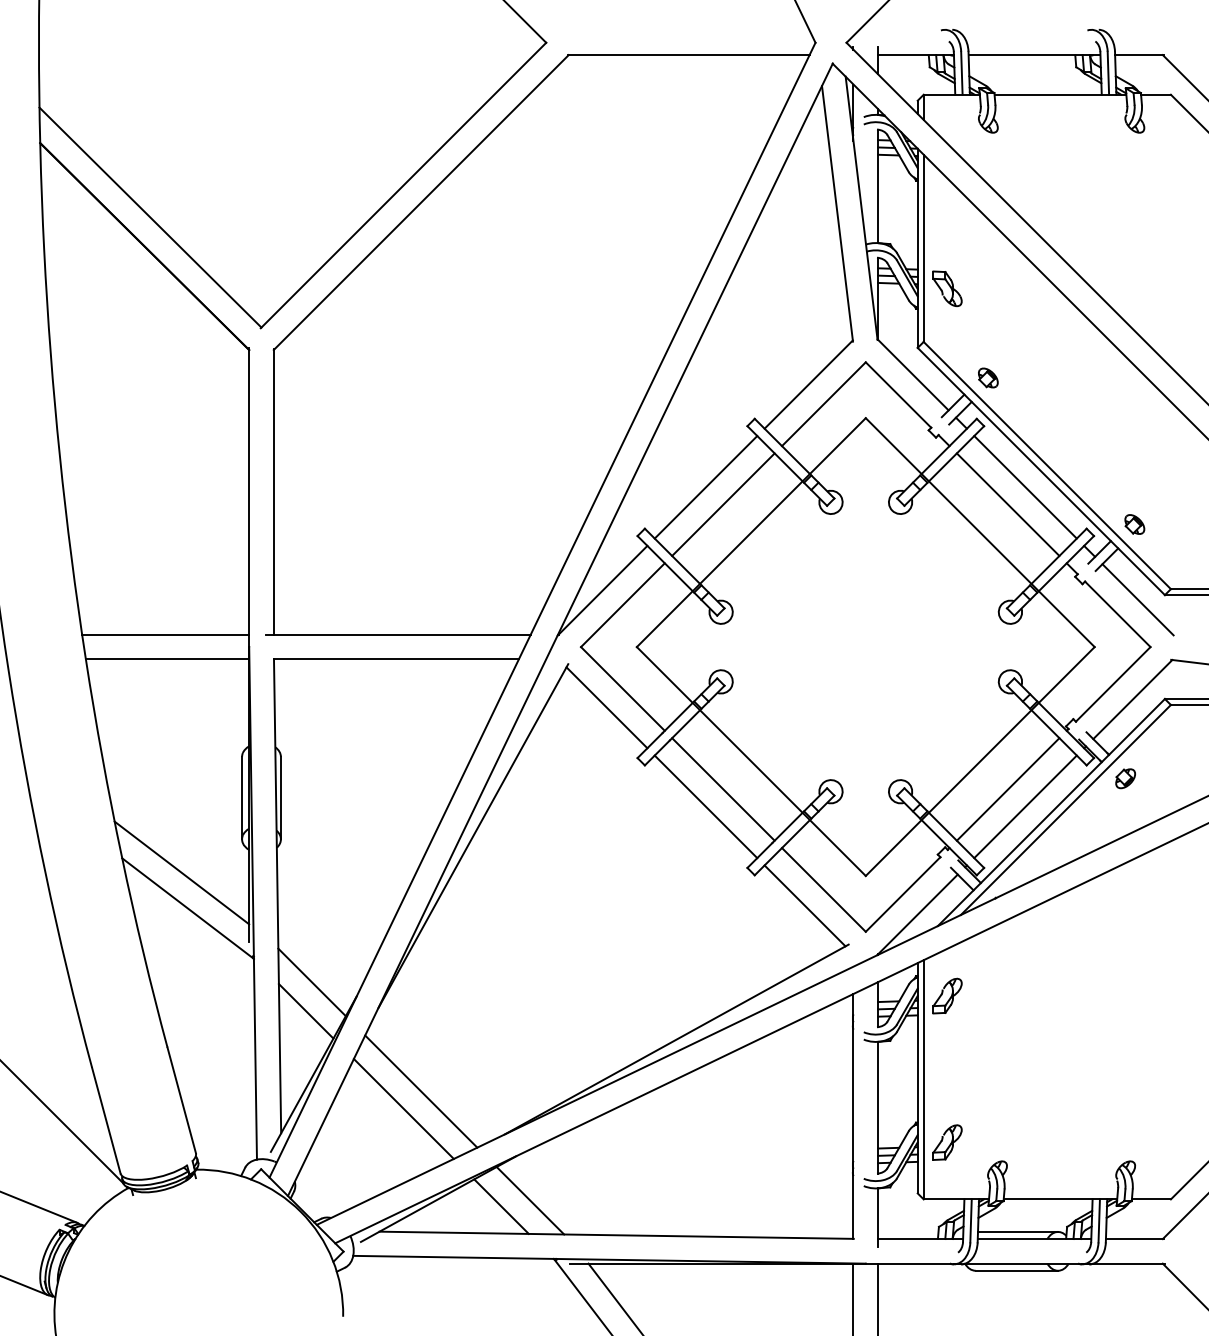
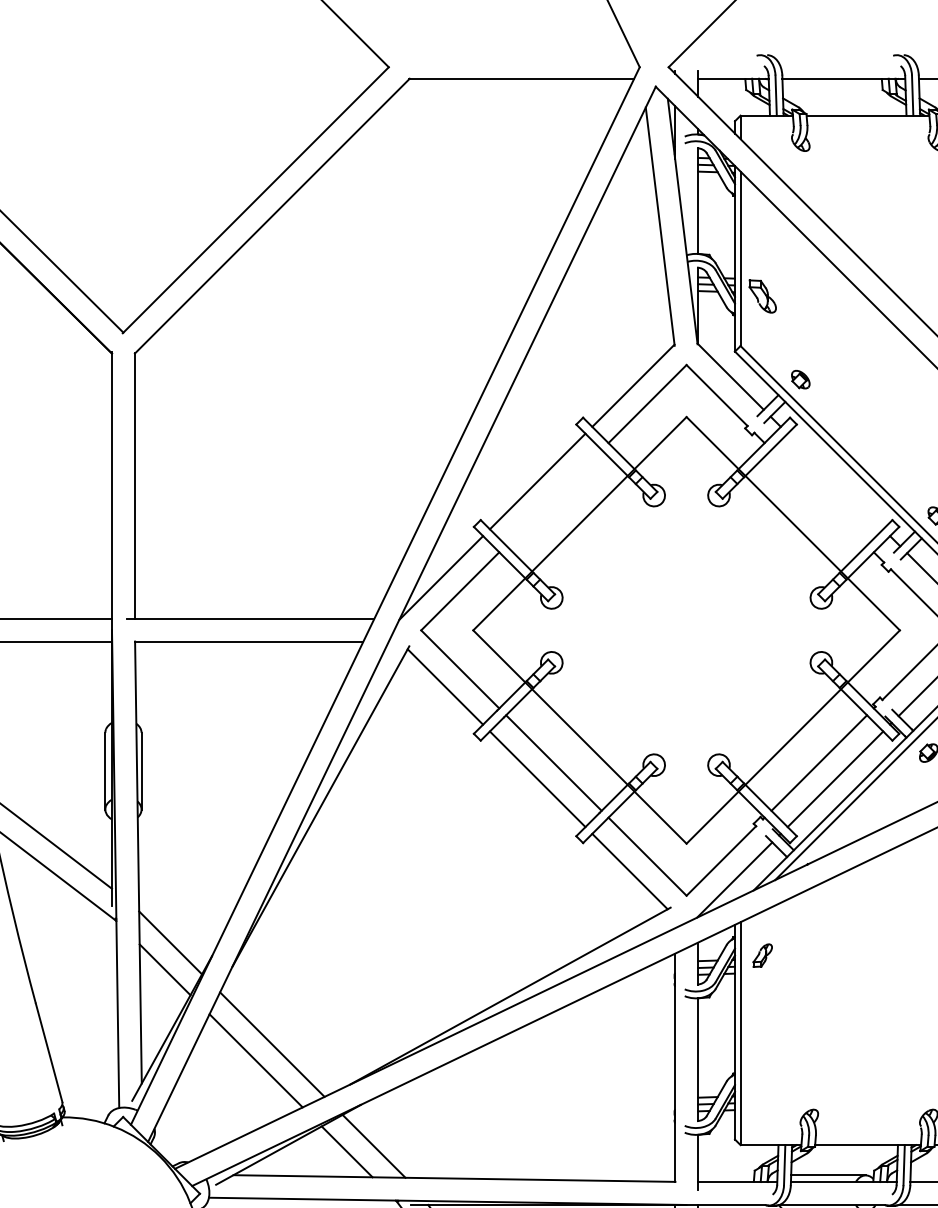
line: (1025, 487) -> (835, 481), removed
line: (723, 504) -> (553, 497), removed
line: (1007, 504) -> (818, 497), removed
part: (947, 995) -> (762, 955), size x0.7
part: (947, 1142) -> (762, 1092), removed

